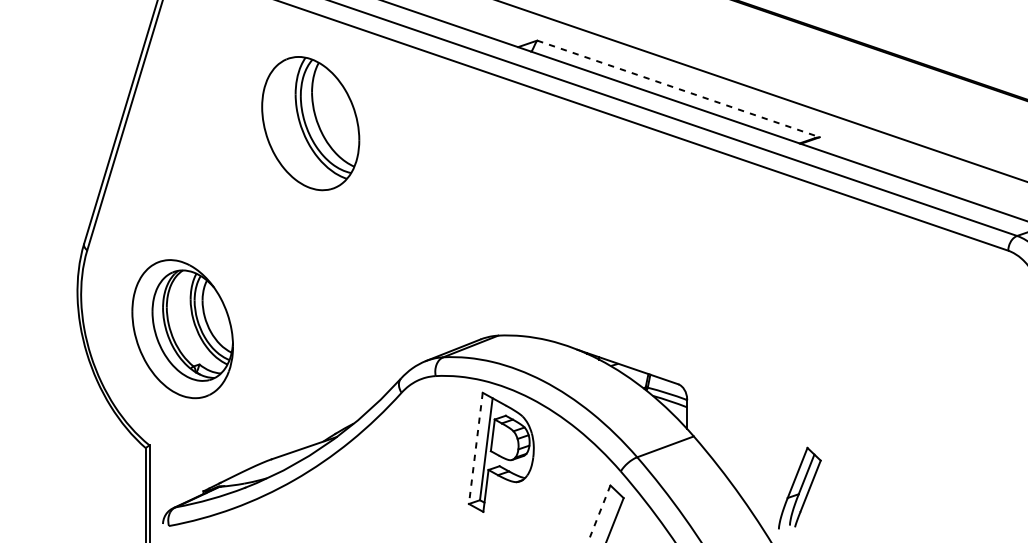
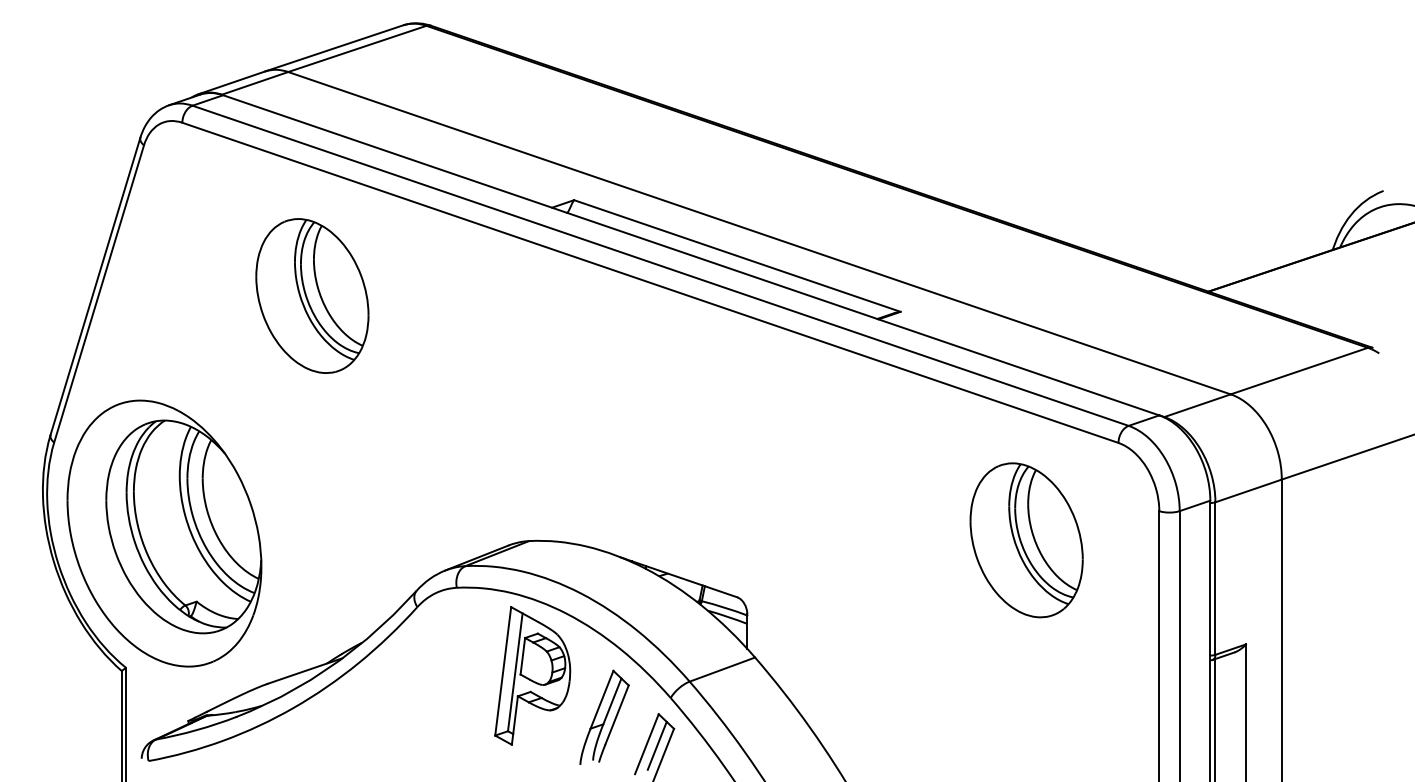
line: (678, 89) -> (737, 256), dashed -> solid
part: (182, 329) -> (164, 533), size x1.67
part: (928, 335) -> (1026, 540), added
line: (476, 448) -> (503, 671), dashed -> solid
part: (799, 487) -> (604, 716), moved
line: (599, 511) -> (646, 744), dashed -> solid
line: (608, 512) -> (656, 745), added

